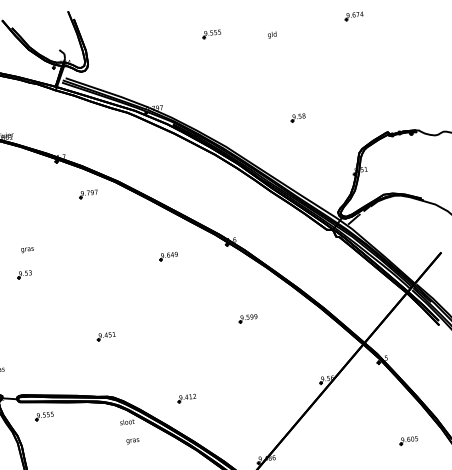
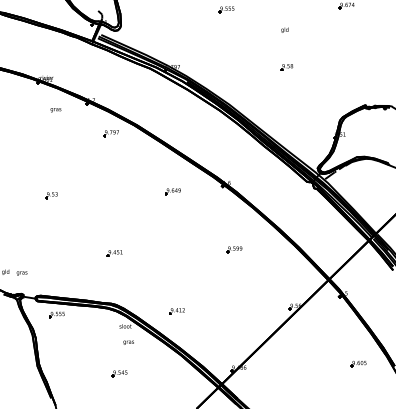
text: (271, 34) -> (284, 29), moved
part: (297, 118) -> (286, 67), moved
text: (27, 250) -> (55, 110), moved

